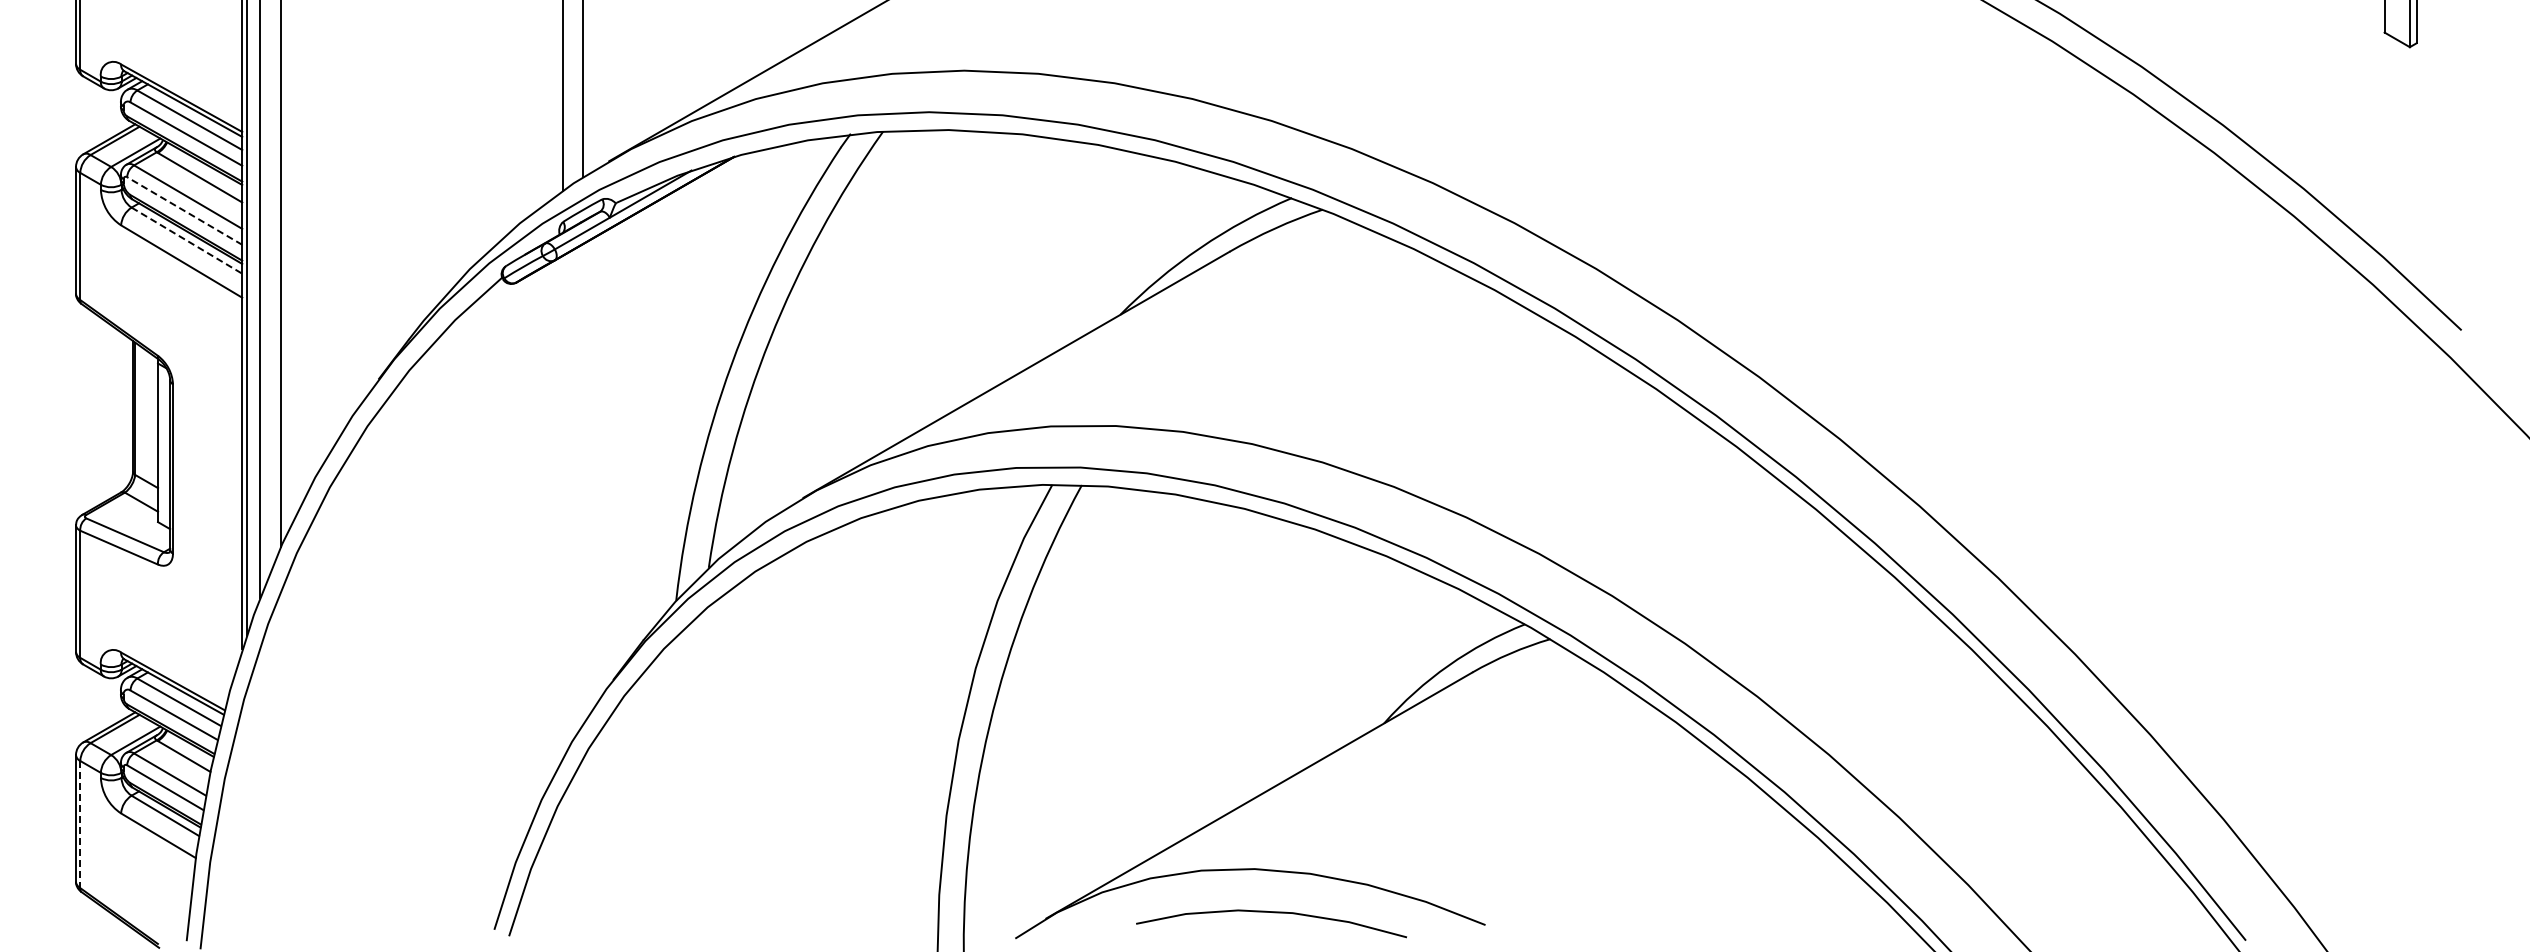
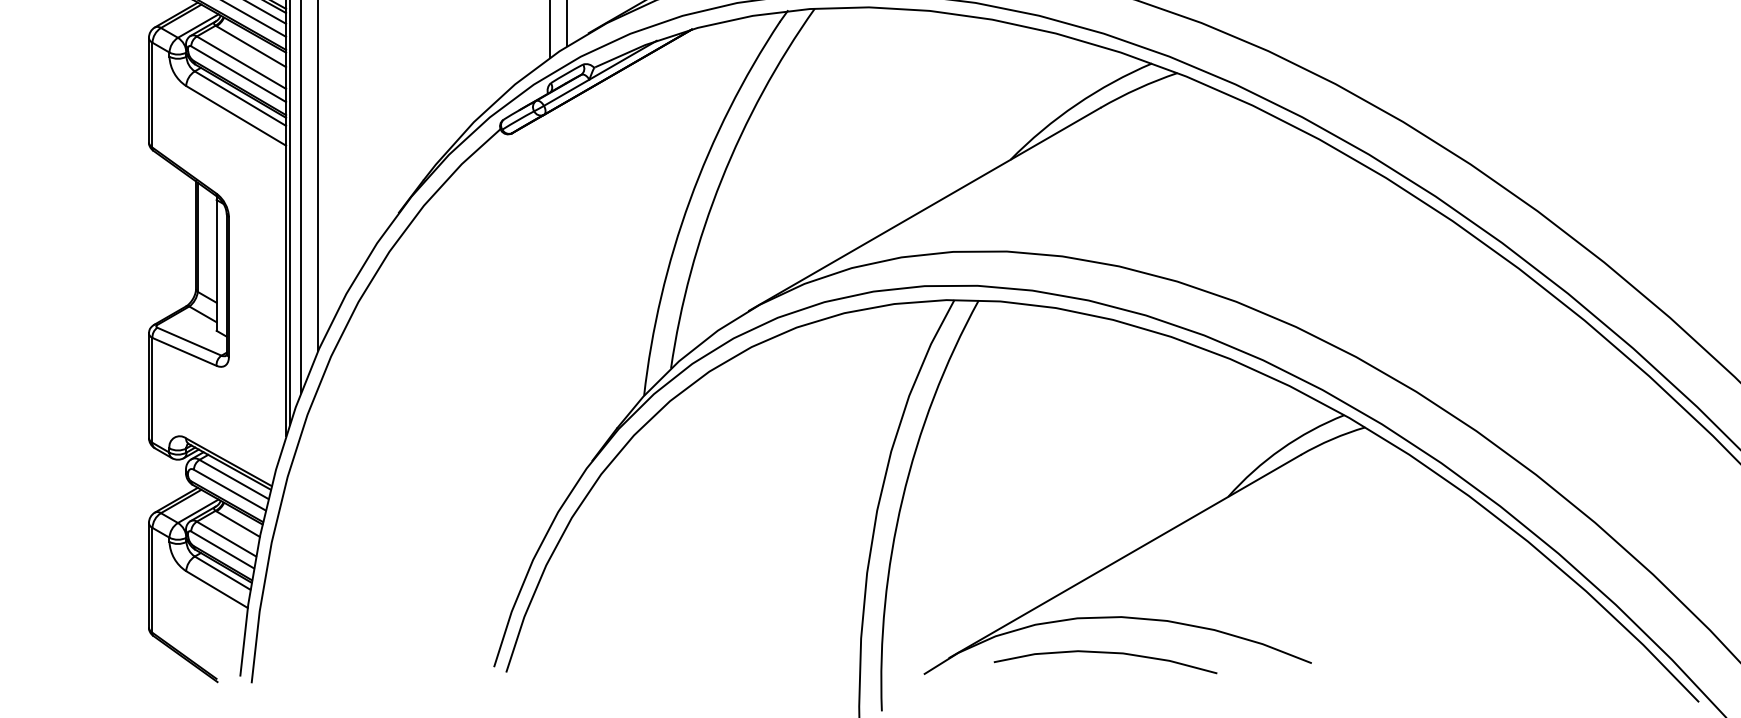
line: (184, 211) -> (238, 74), dashed -> solid
line: (187, 240) -> (240, 98), dashed -> solid
line: (80, 824) -> (152, 580), dashed -> solid
curve: (1273, 913) -> (1107, 653), moved

